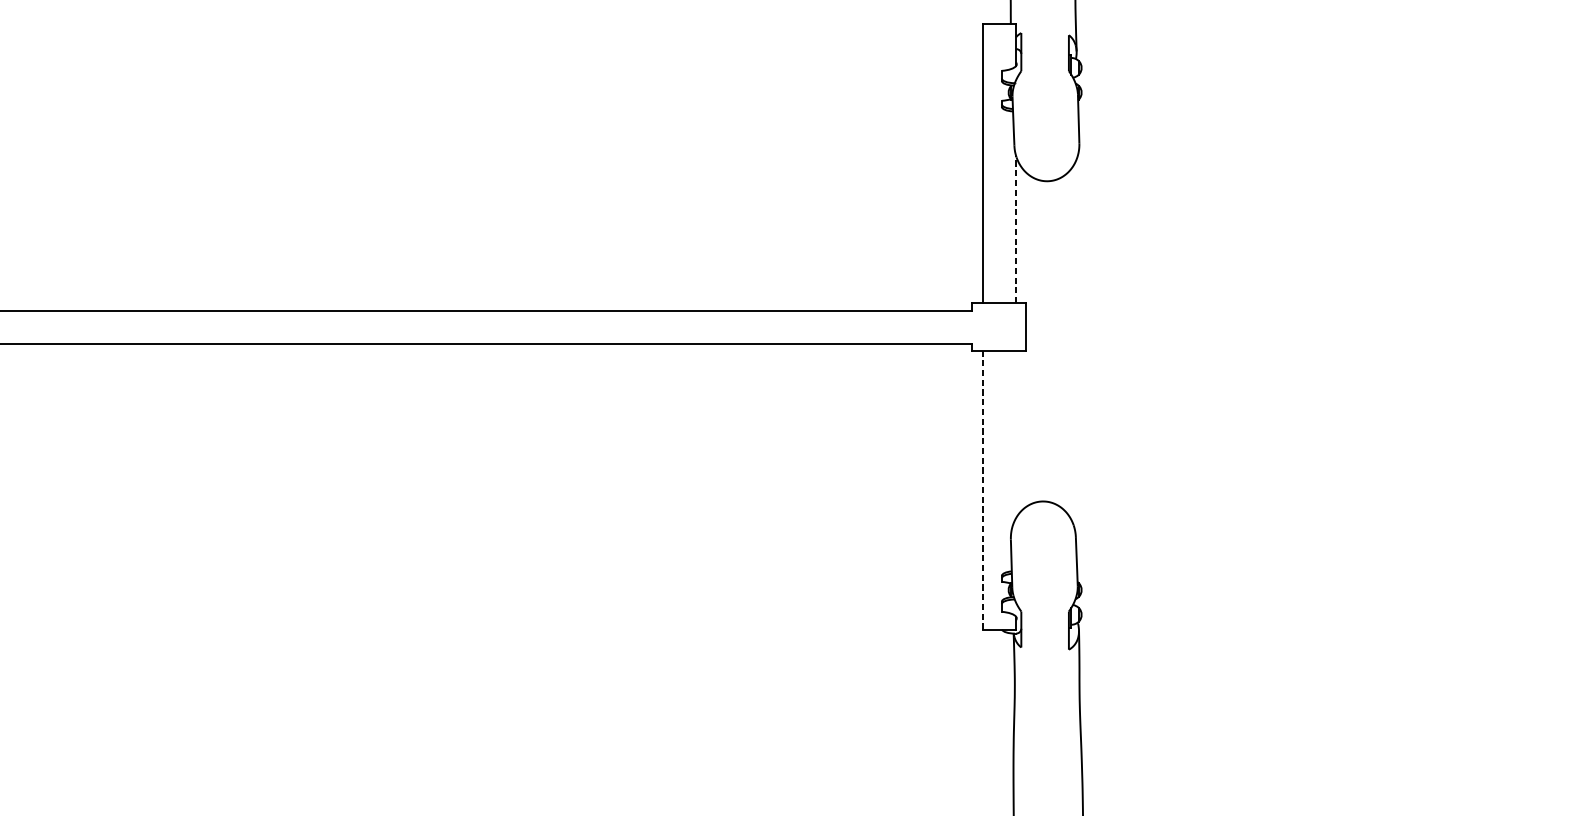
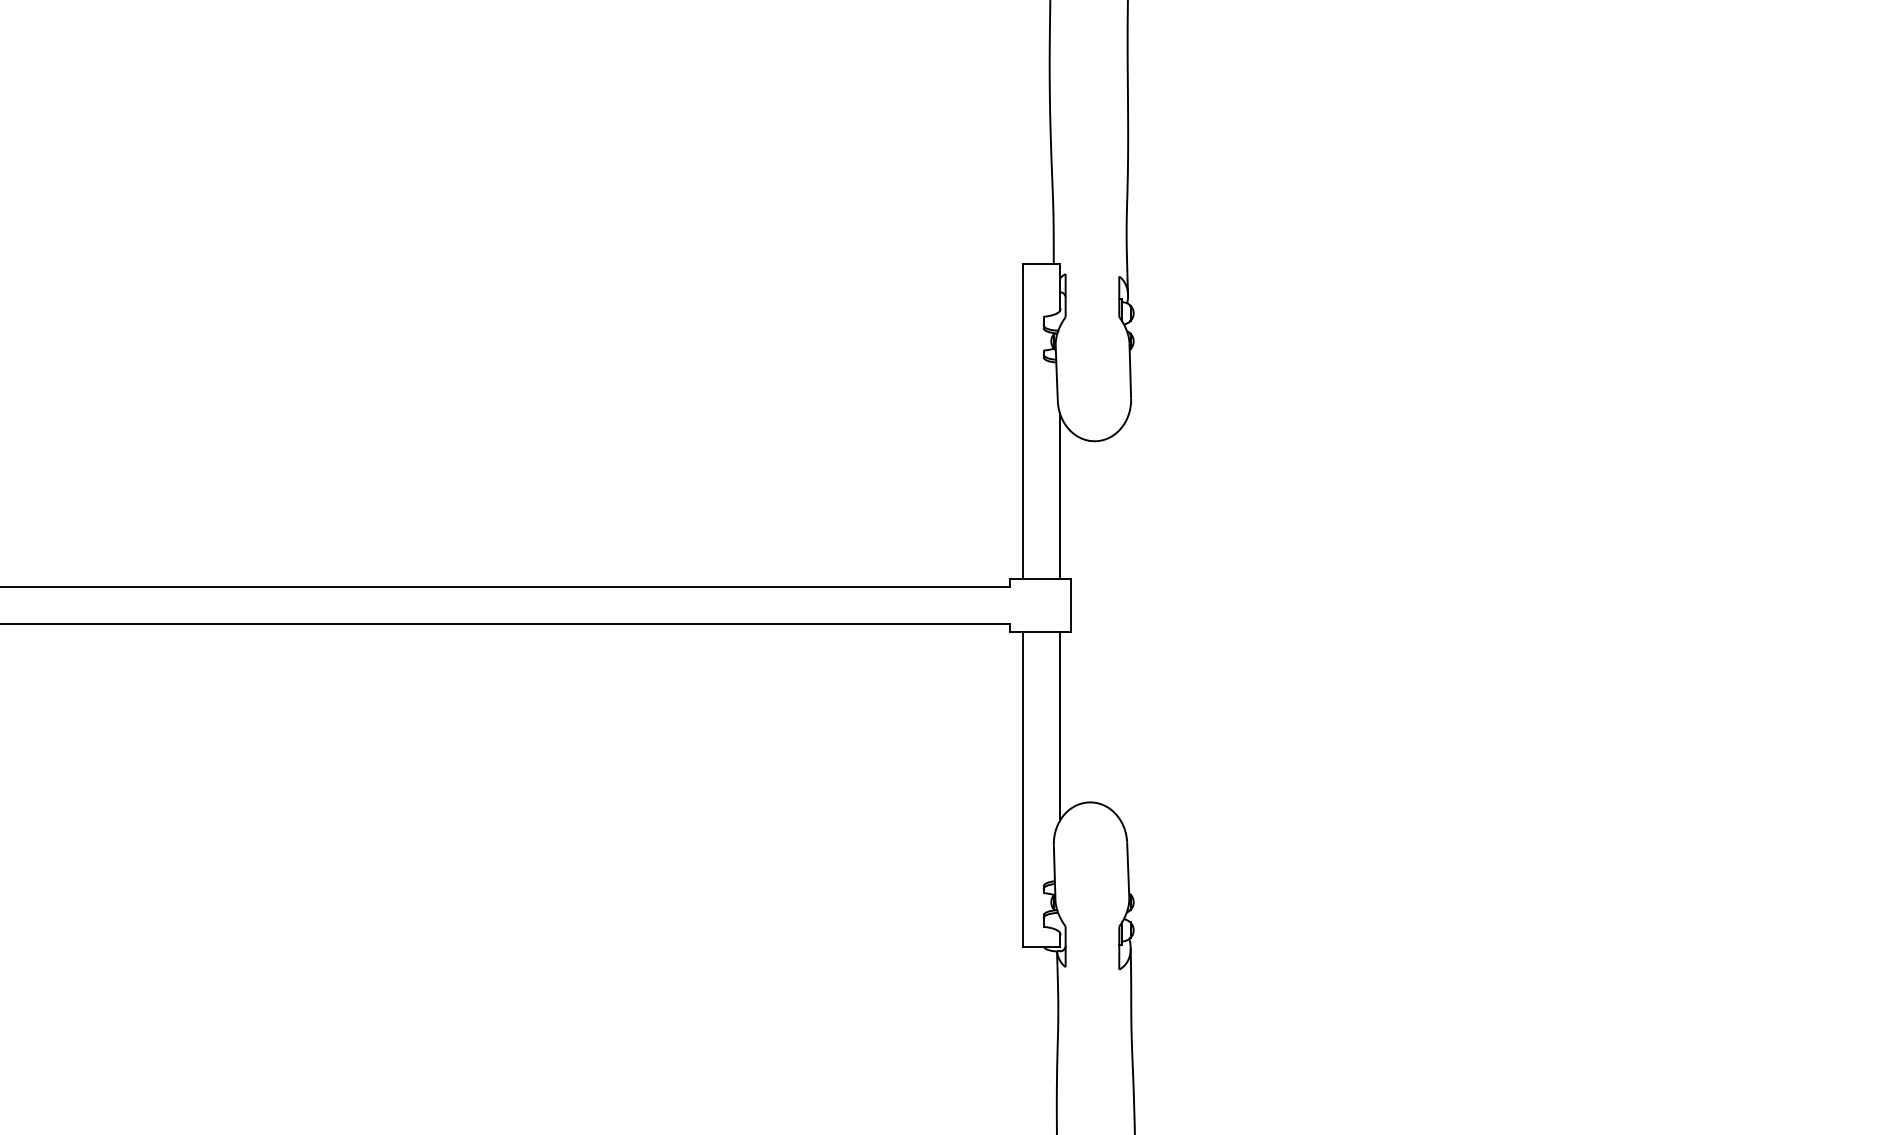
line: (1015, 229) -> (1059, 495), dashed -> solid
line: (1015, 434) -> (1059, 726), added
line: (983, 490) -> (1022, 789), dashed -> solid

